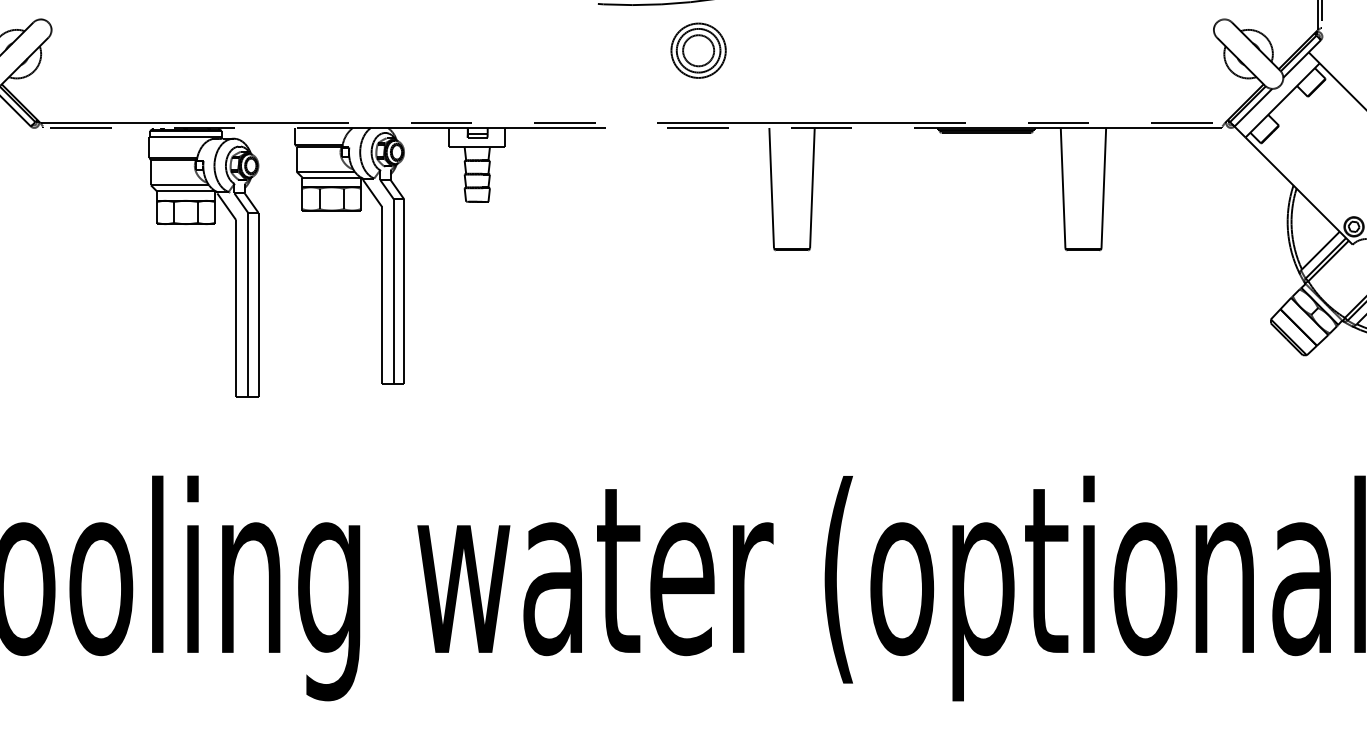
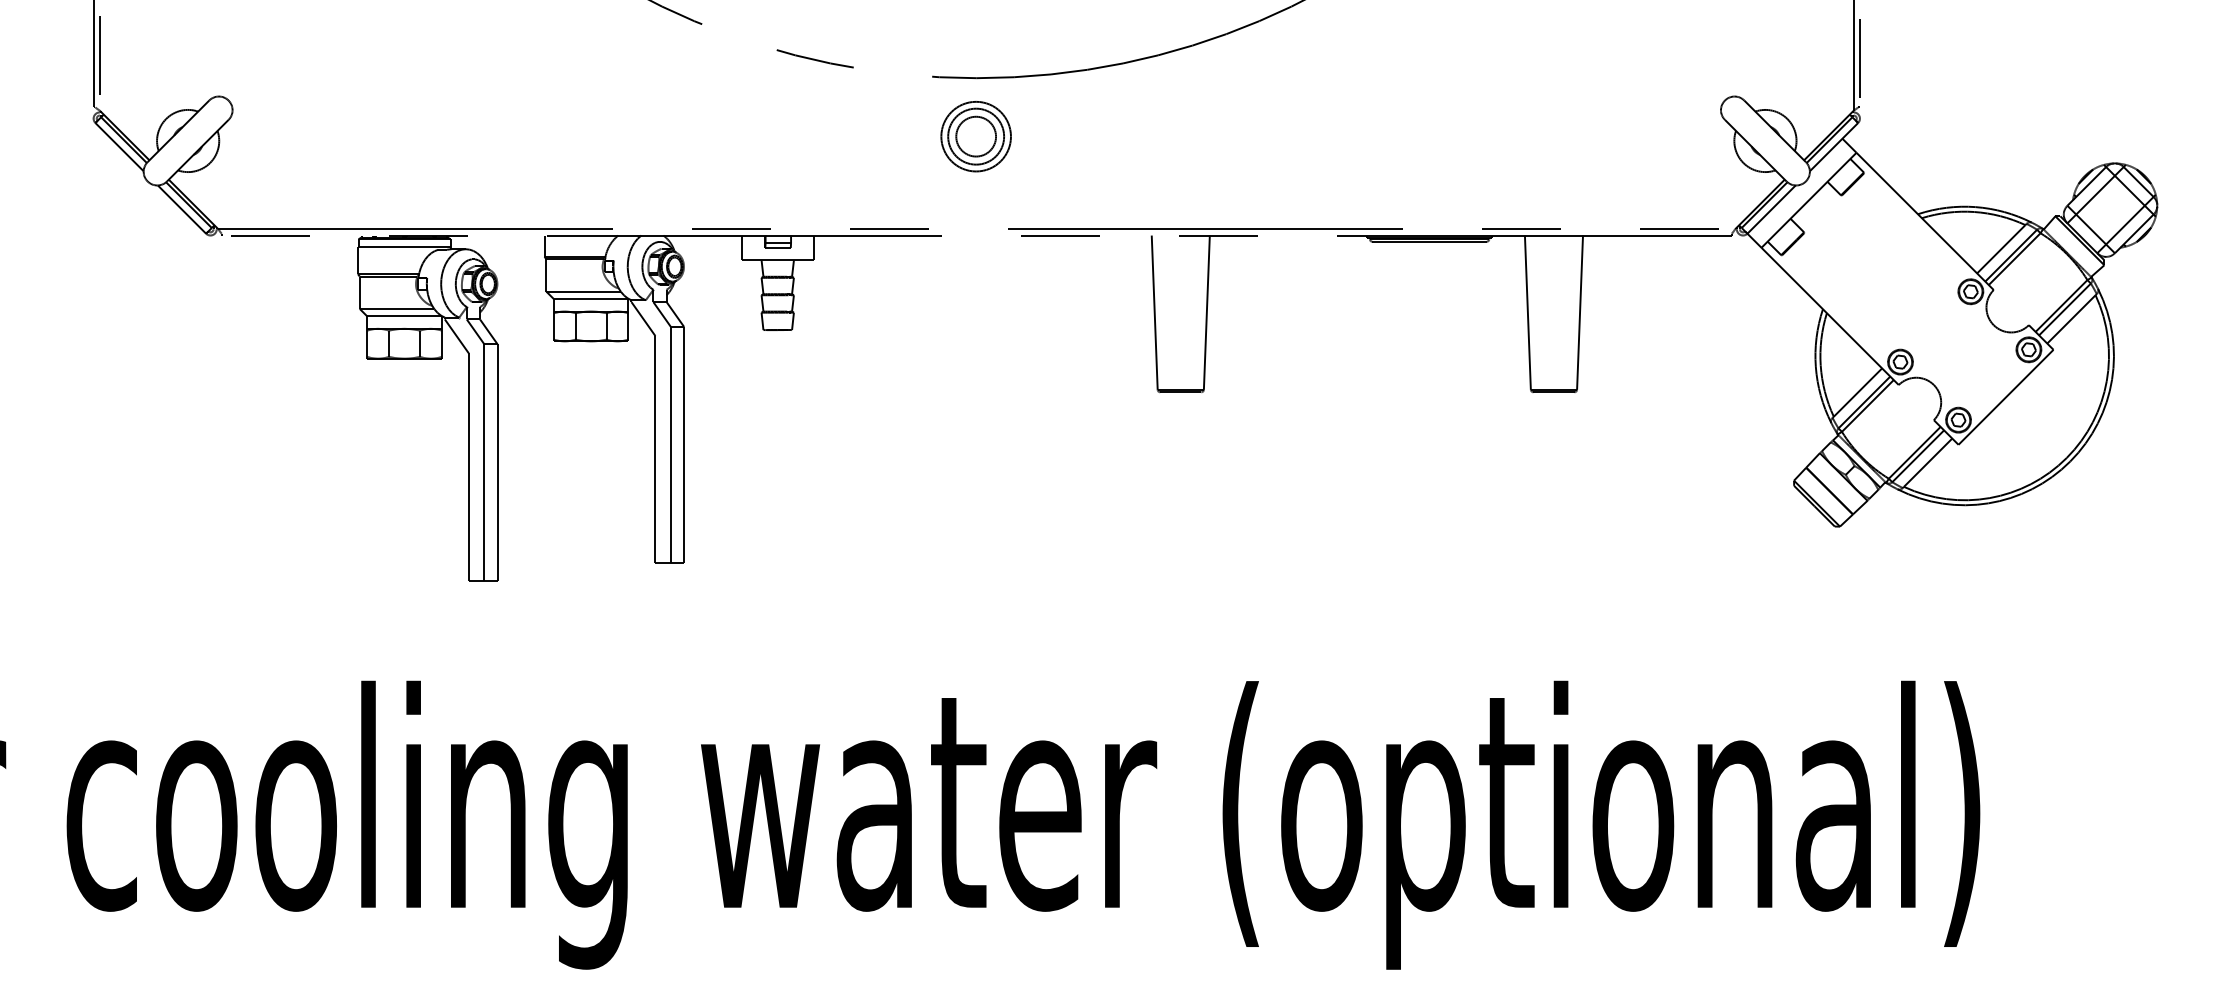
part: (698, 50) -> (975, 136), moved

